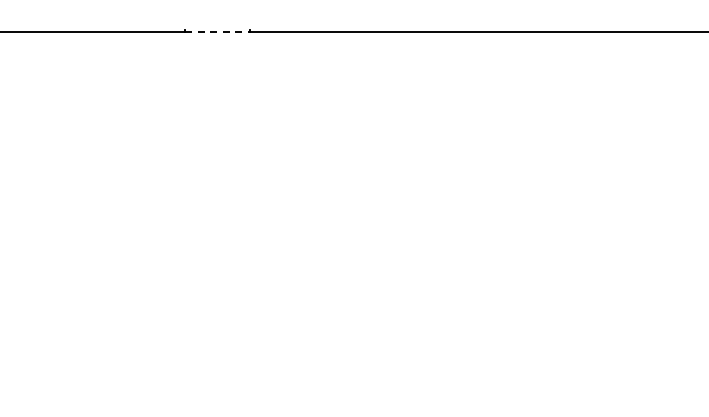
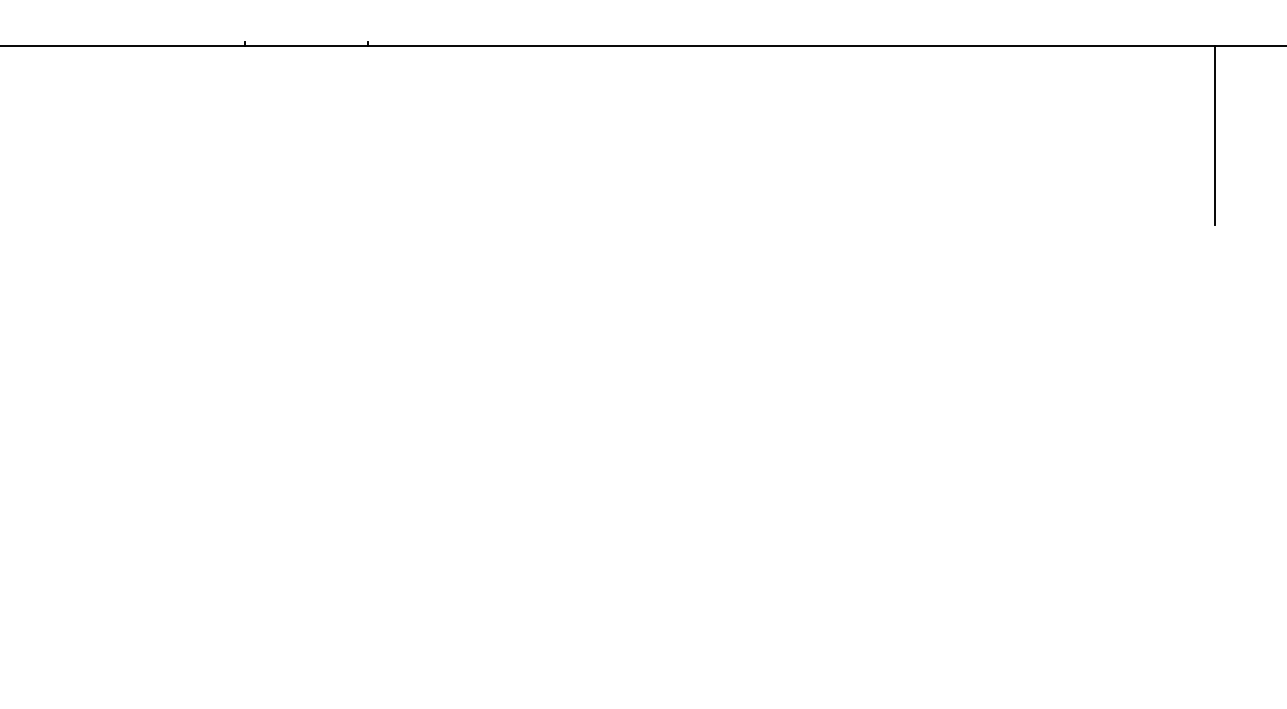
line: (218, 31) -> (308, 45), dashed -> solid
line: (694, 78) -> (1215, 135), added

